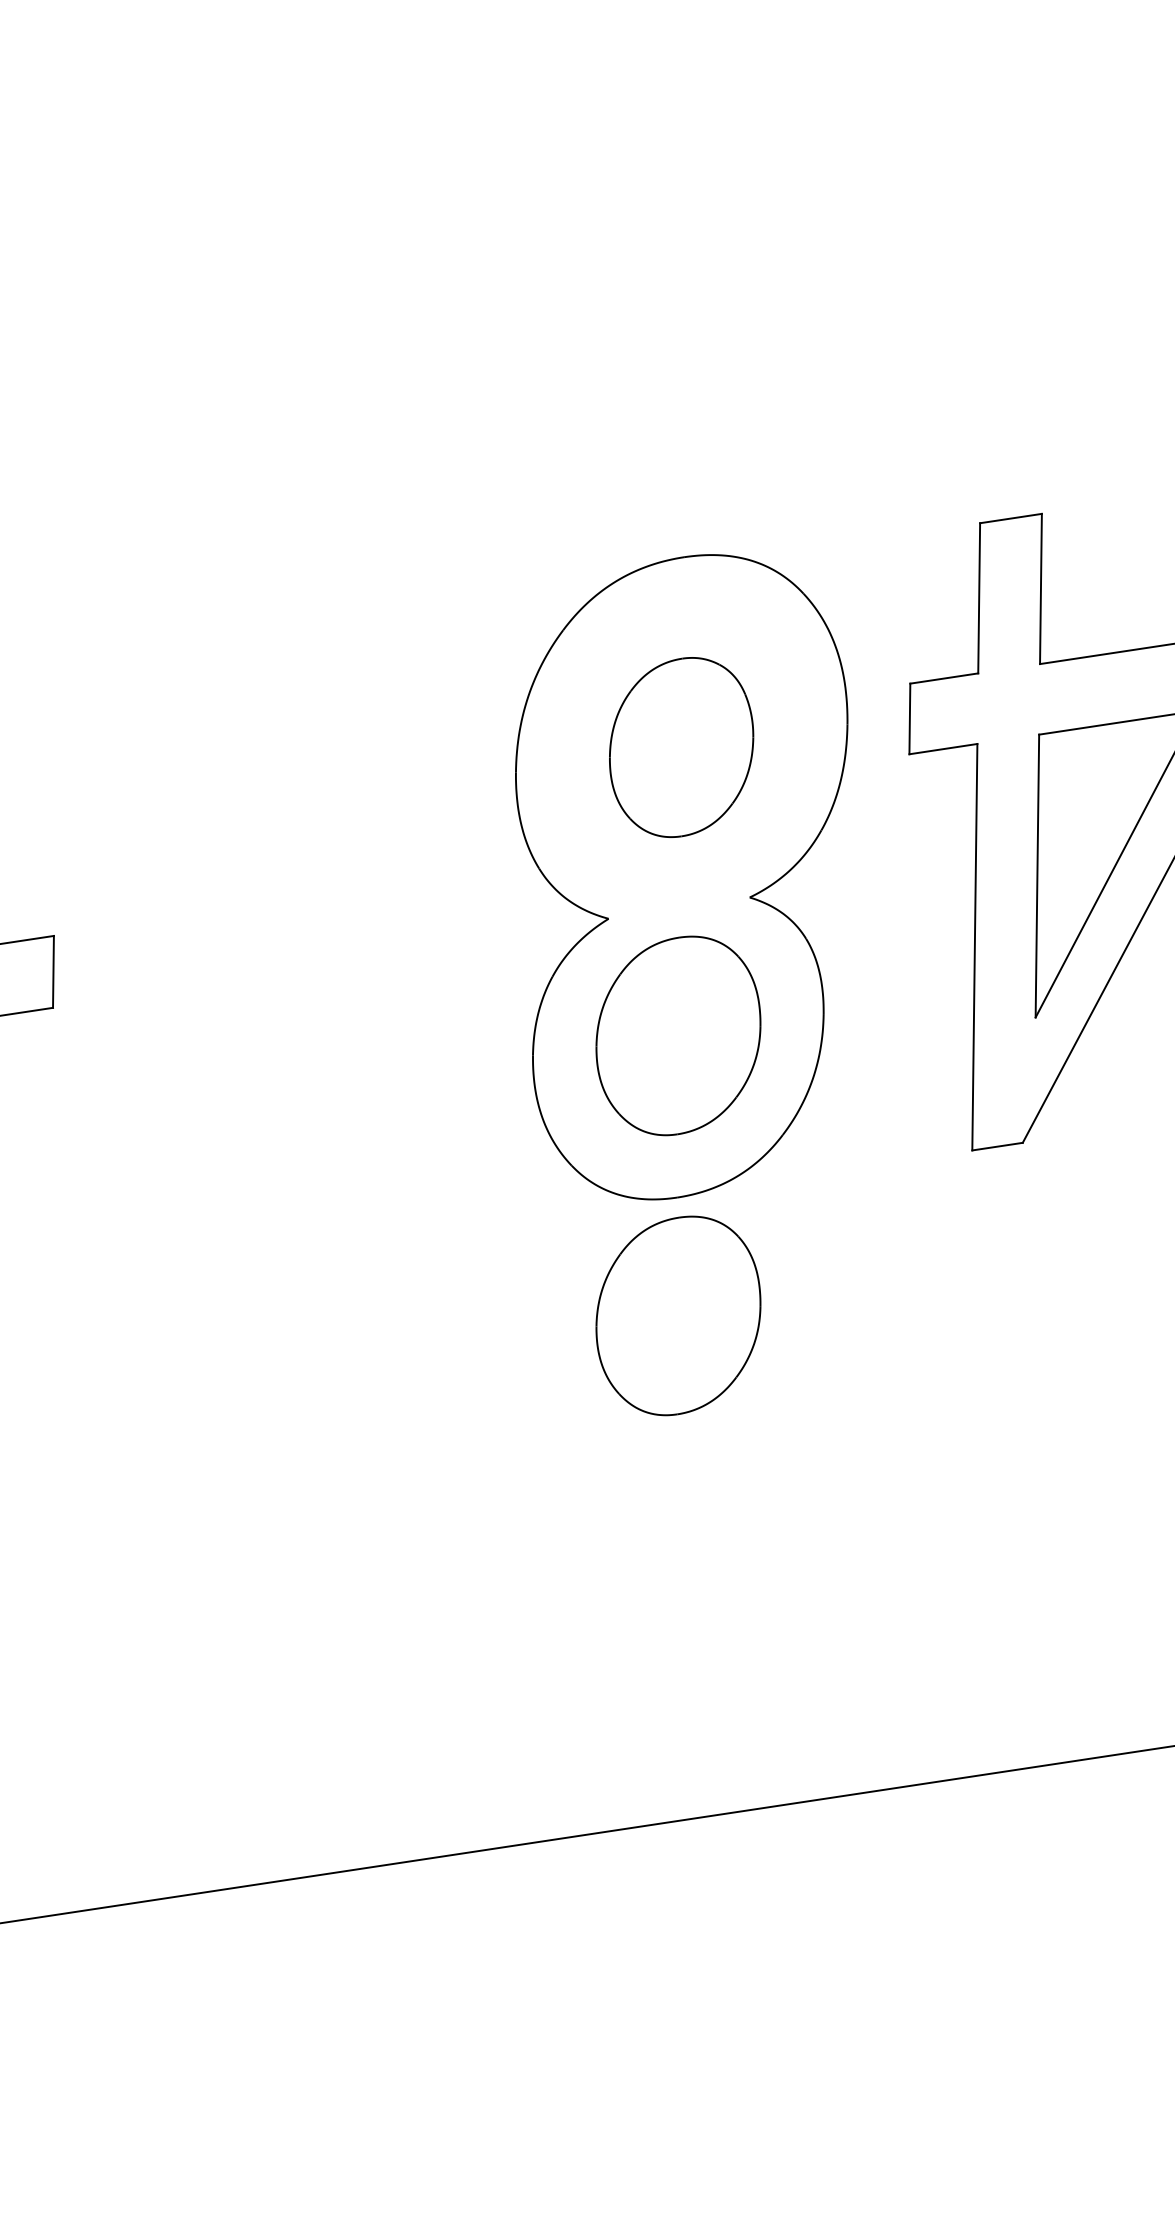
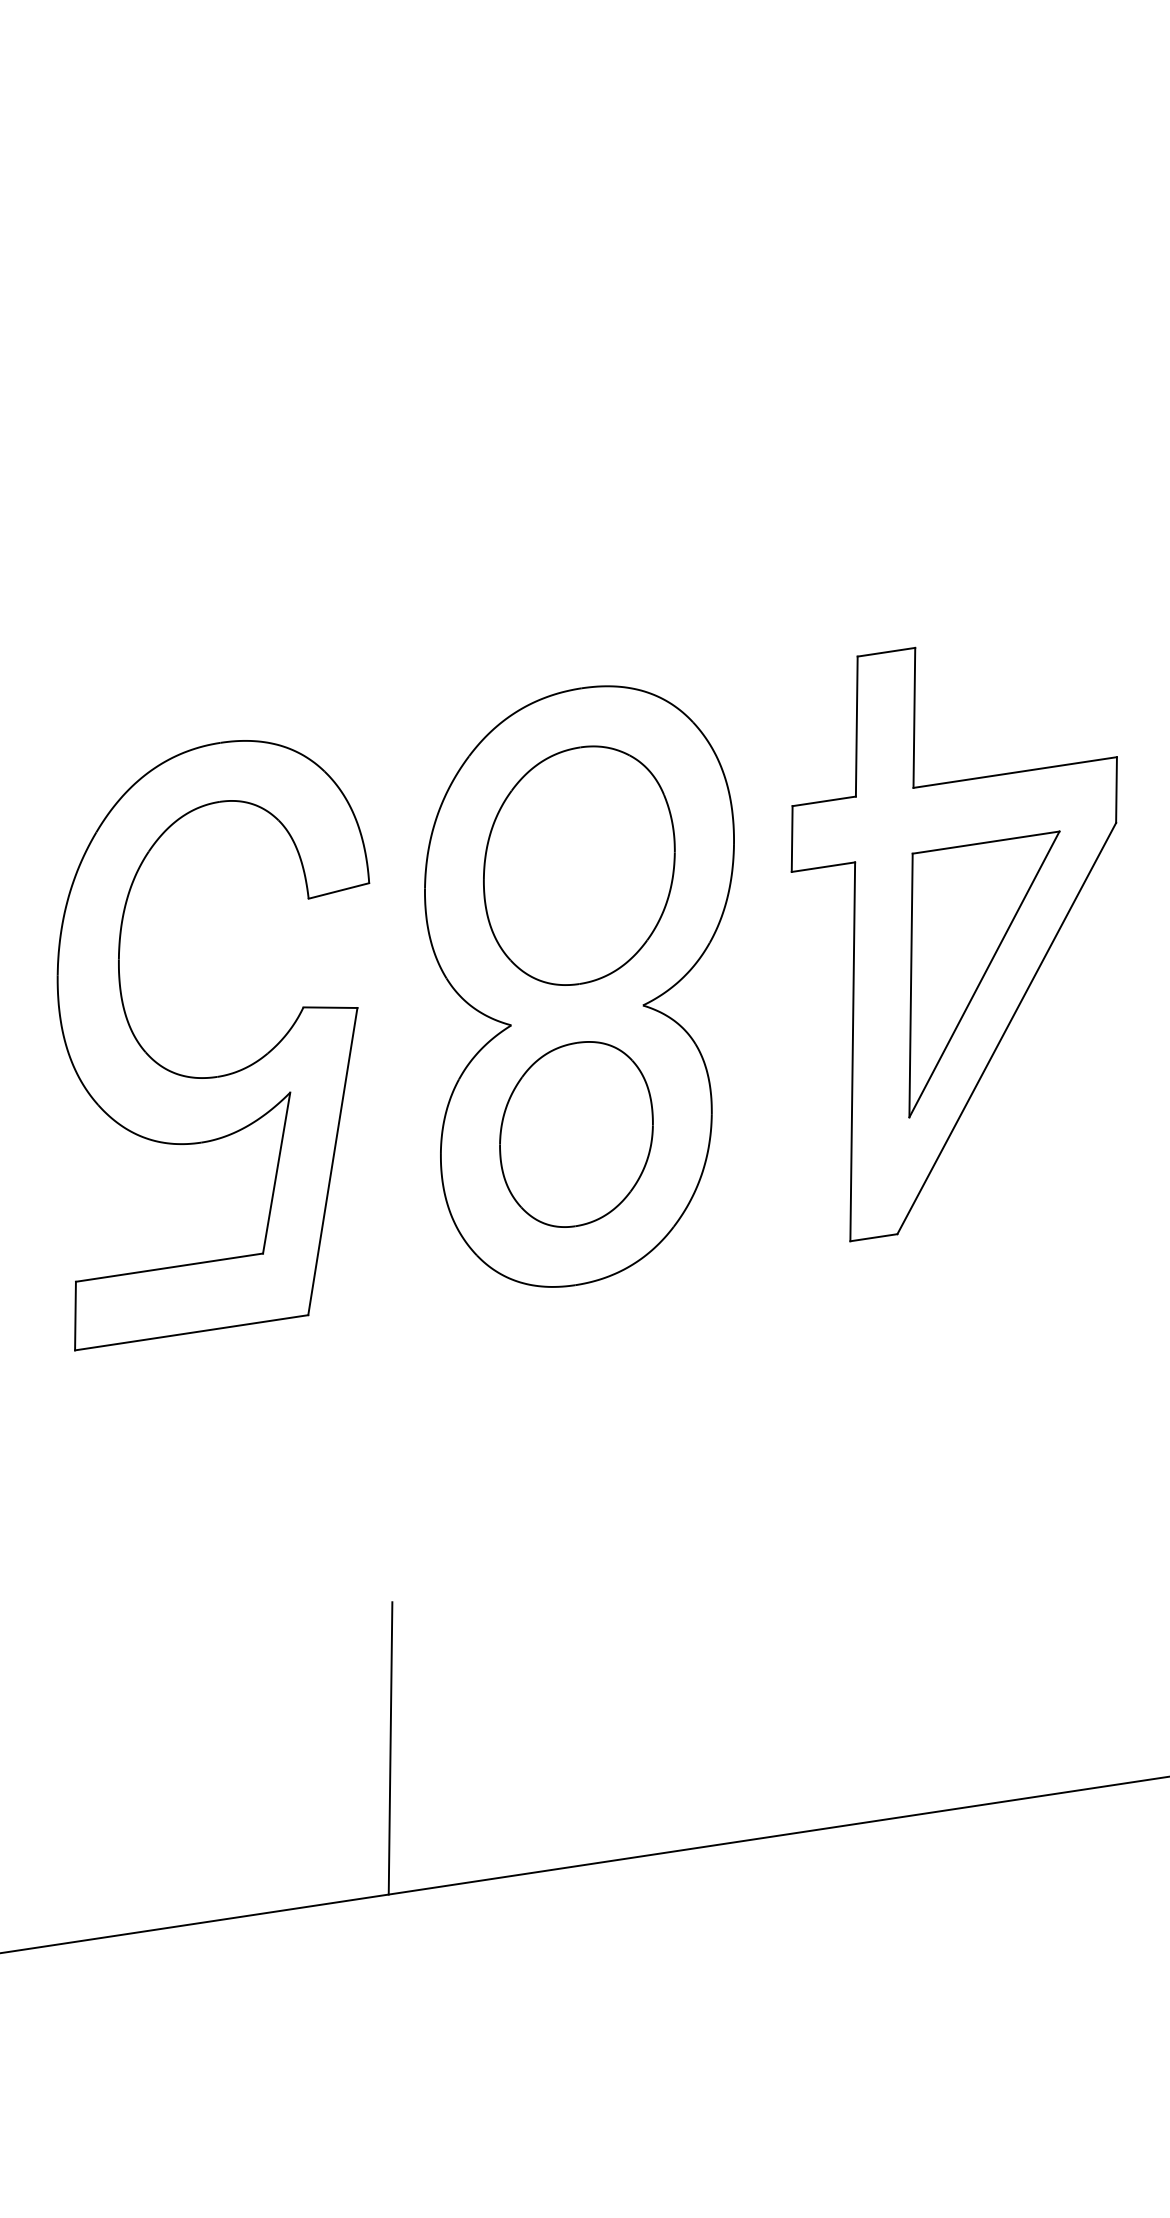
part: (681, 747) -> (579, 865), size x1.43
part: (294, 972) -> (218, 1075), added
part: (678, 1315) -> (576, 1395), removed
line: (478, 1694) -> (390, 1748), added

